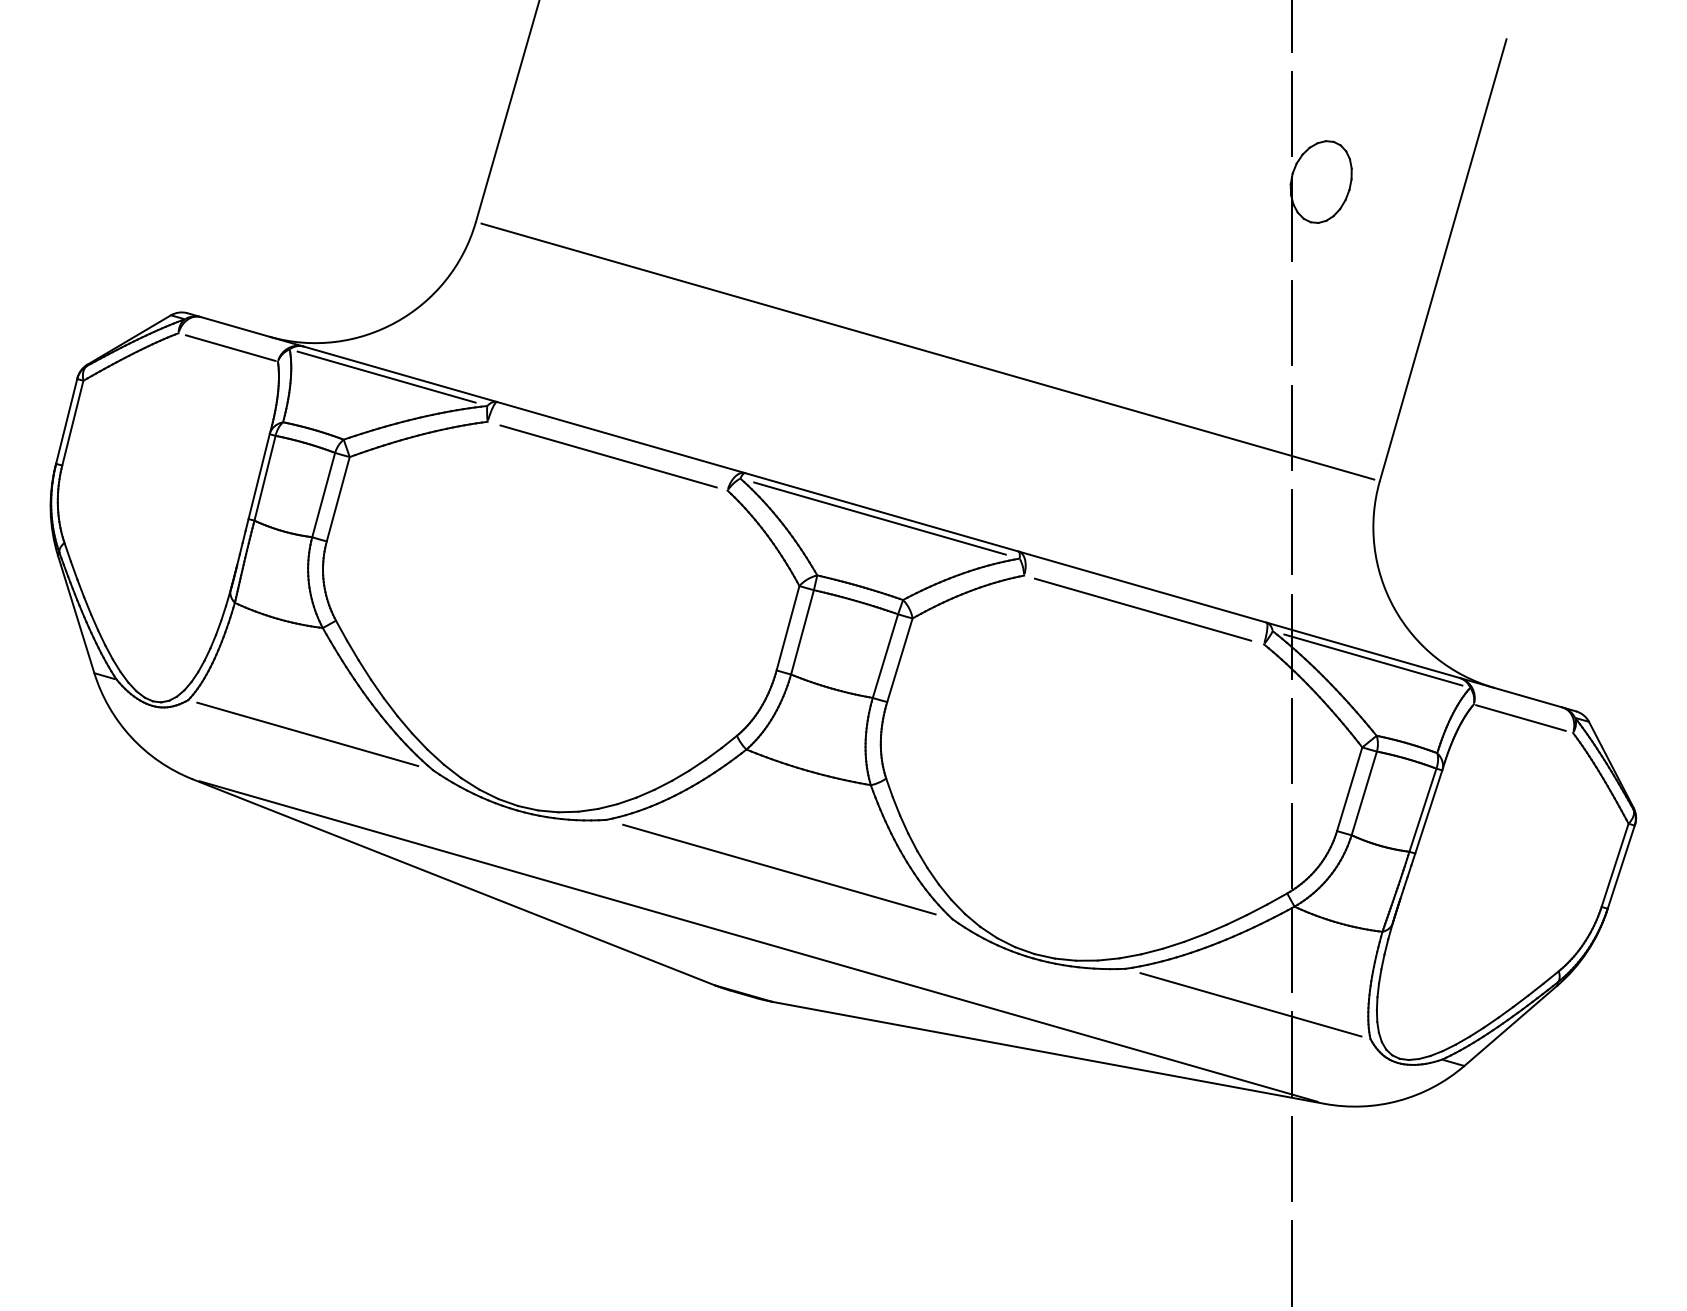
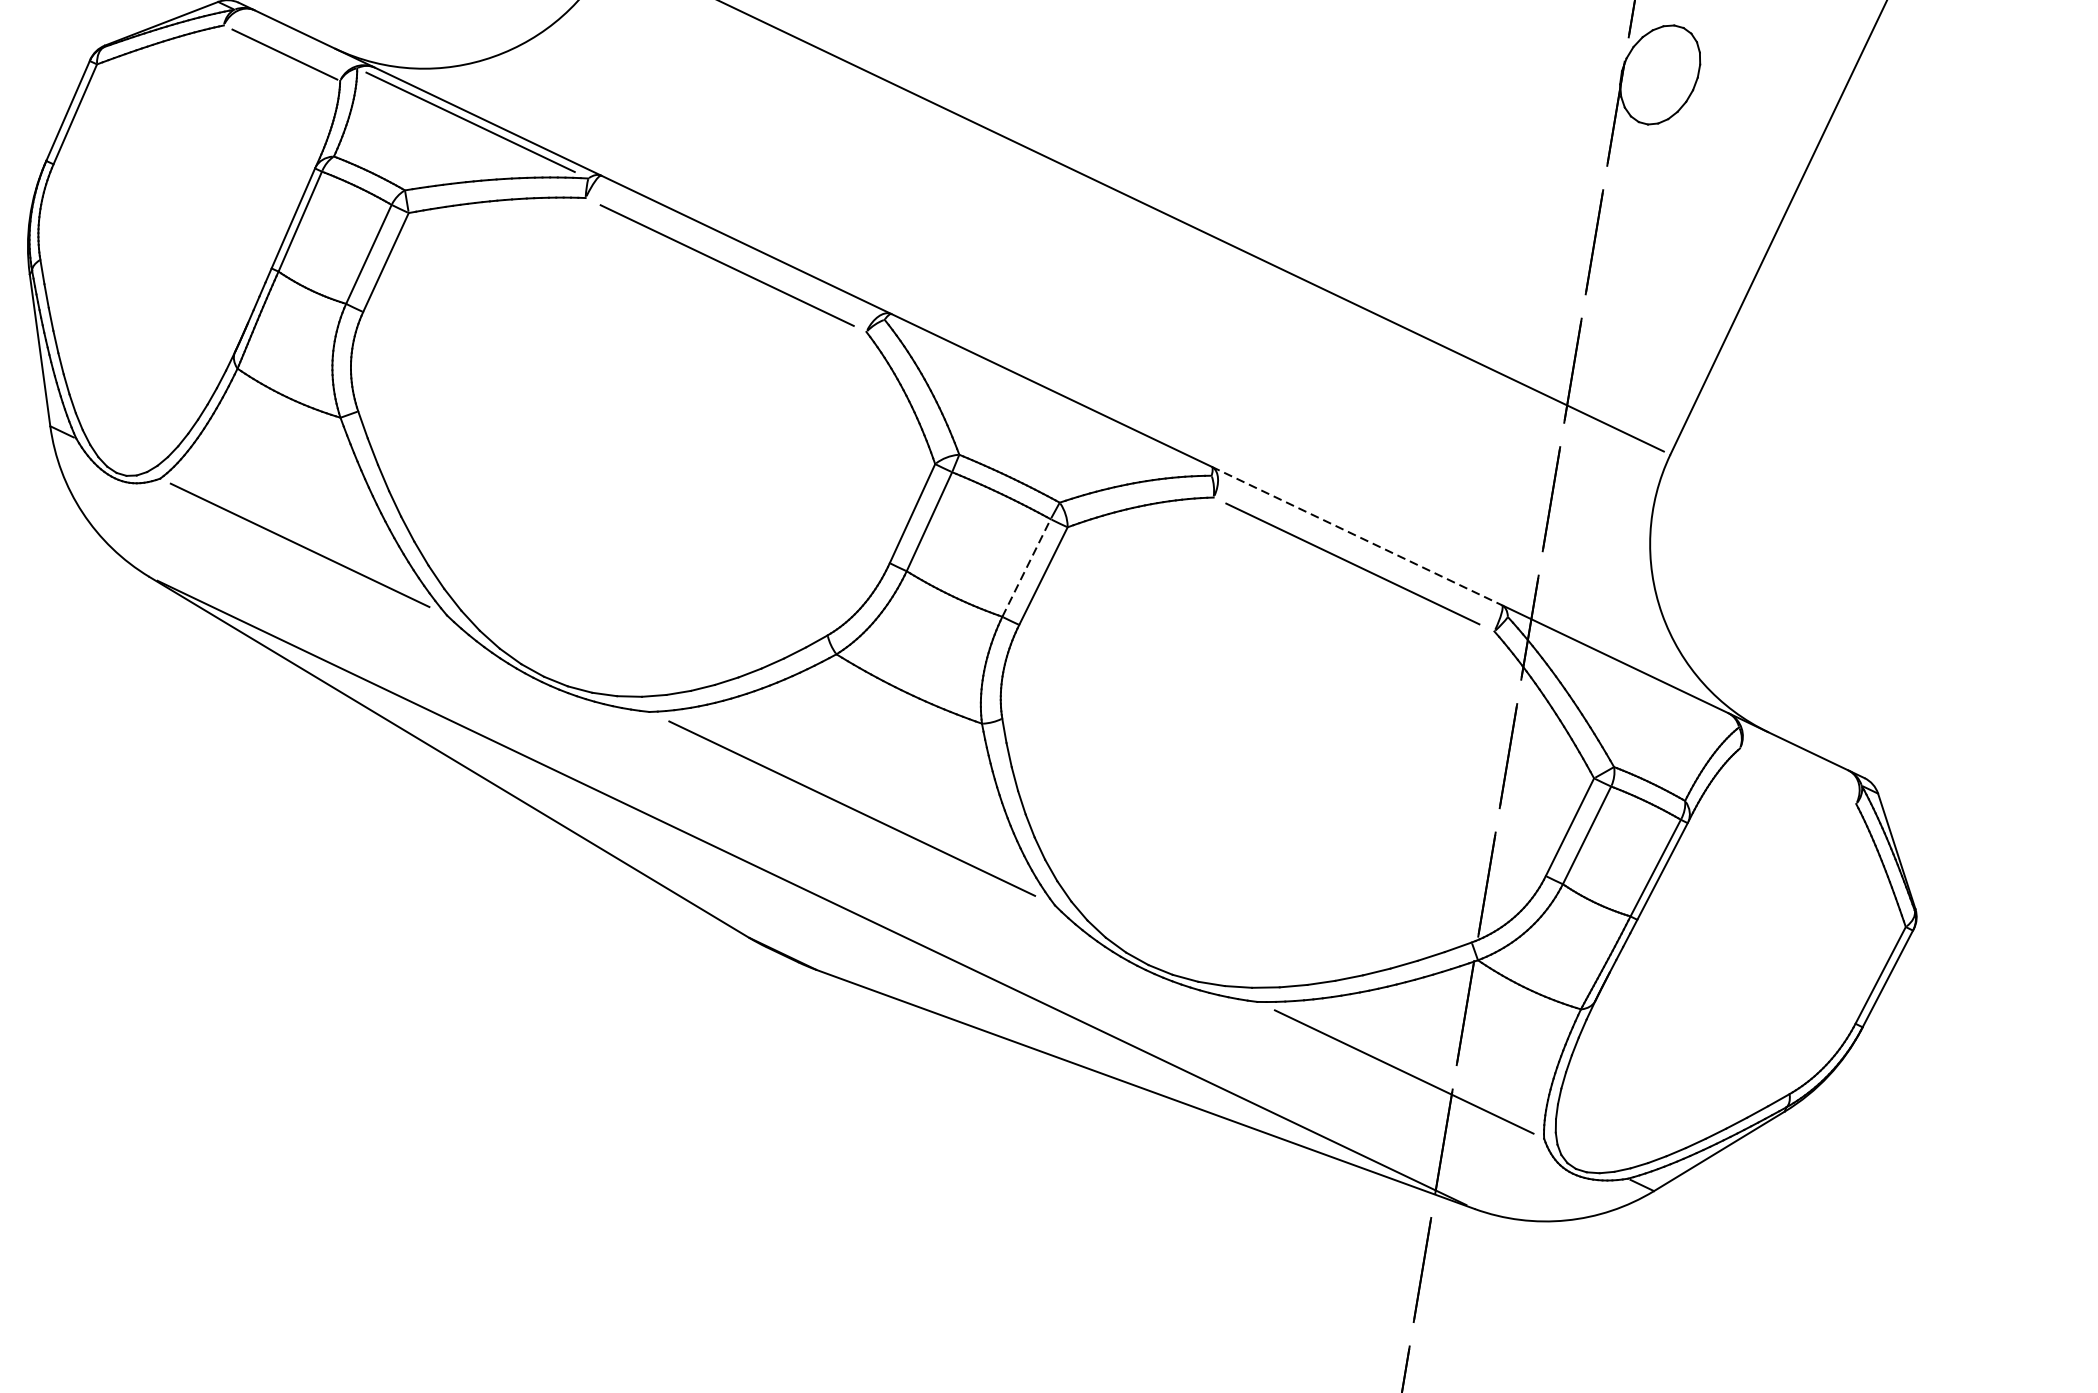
line: (879, 518) -> (1047, 397), removed
line: (1142, 587) -> (1356, 536), solid -> dashed
line: (885, 656) -> (1026, 568), solid -> dashed
line: (1373, 659) -> (1625, 672), removed
line: (1520, 717) -> (1794, 774), removed

